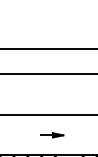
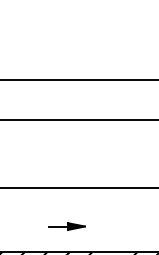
part: (52, 135) -> (67, 226), moved

